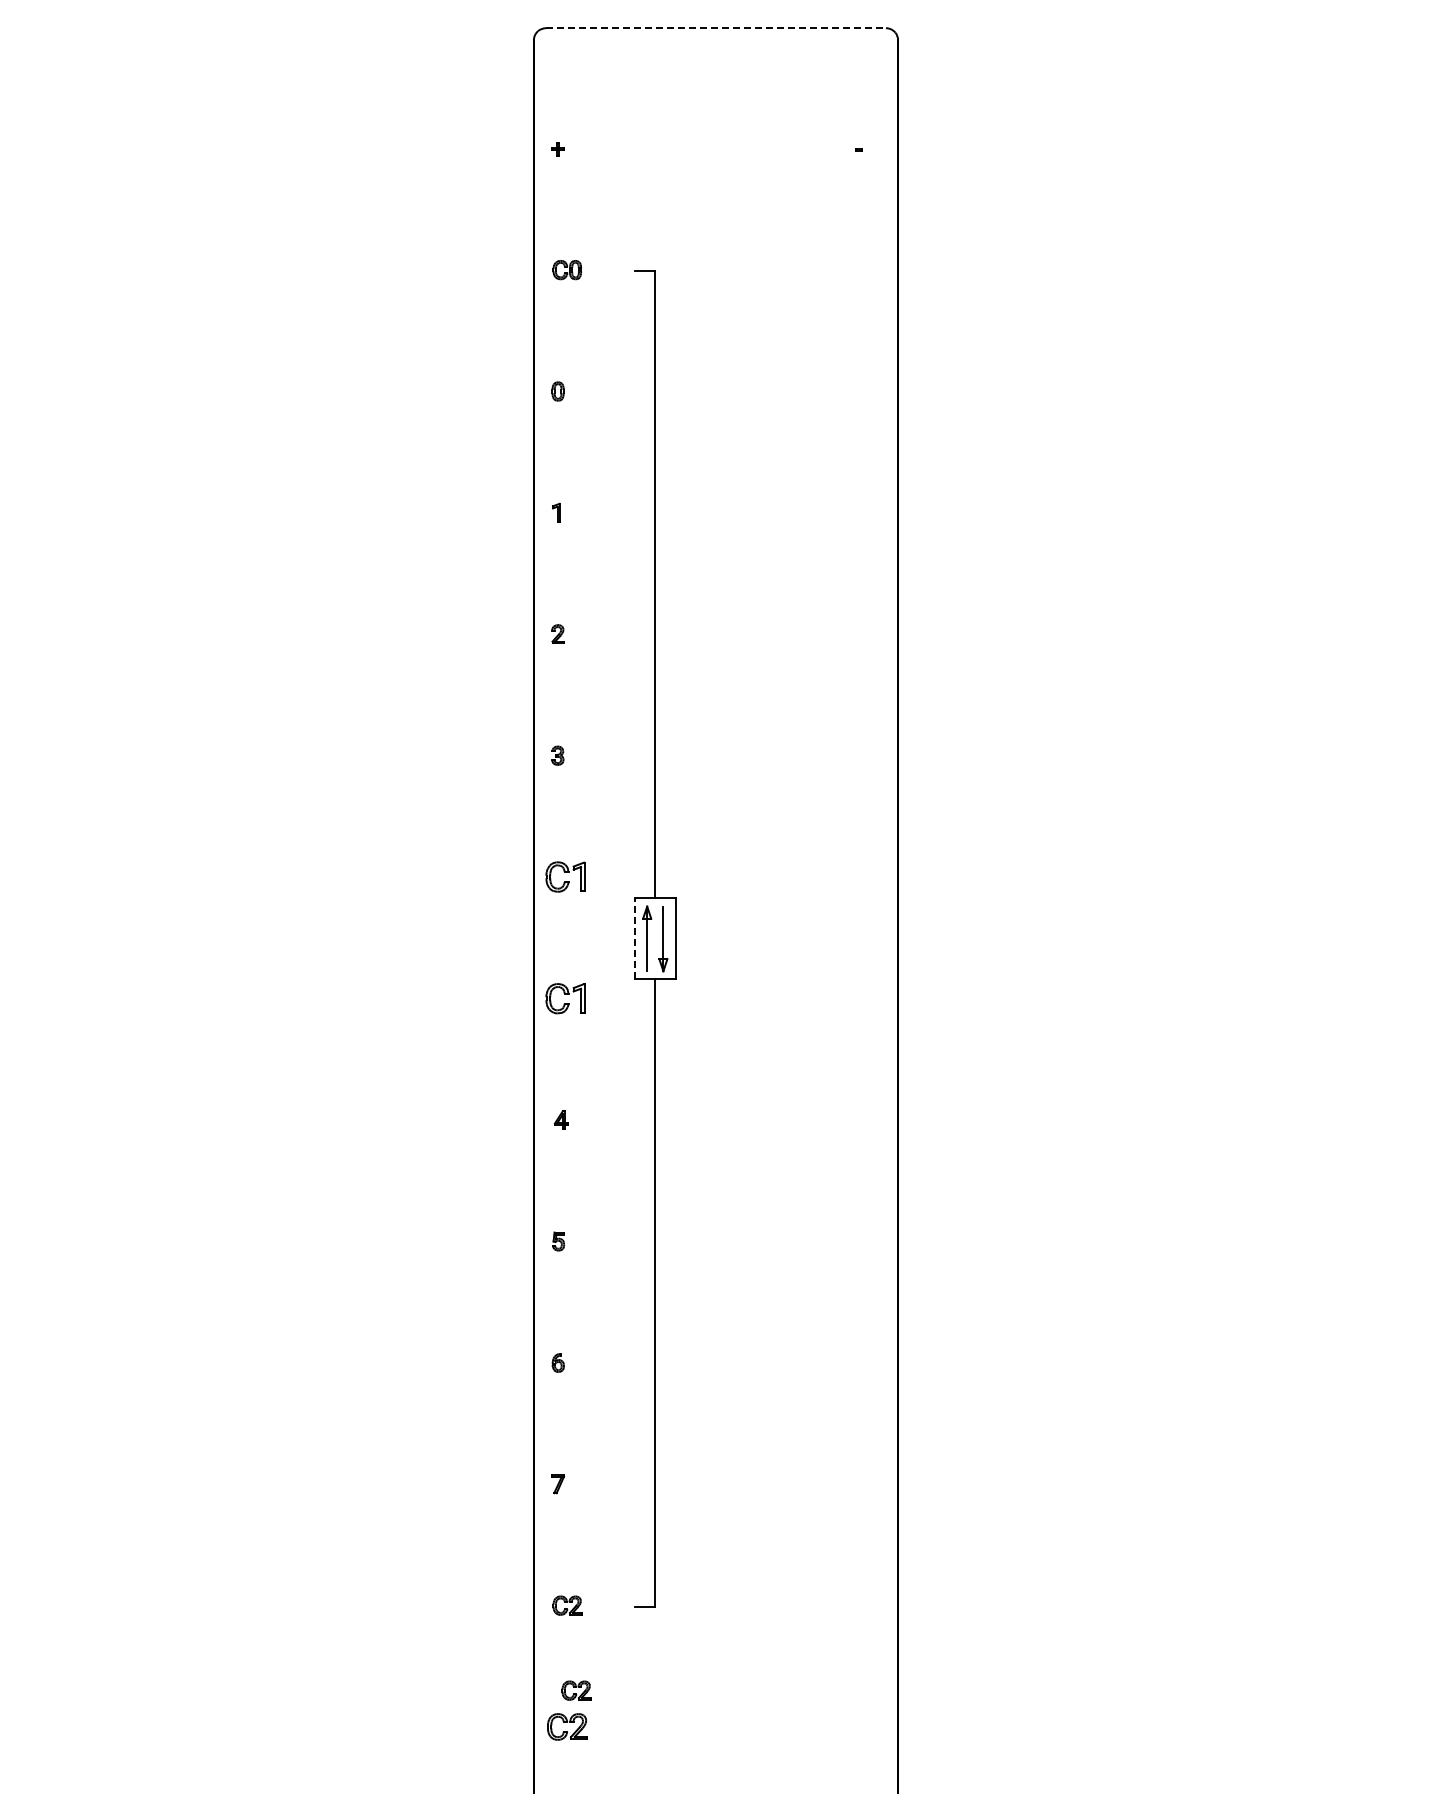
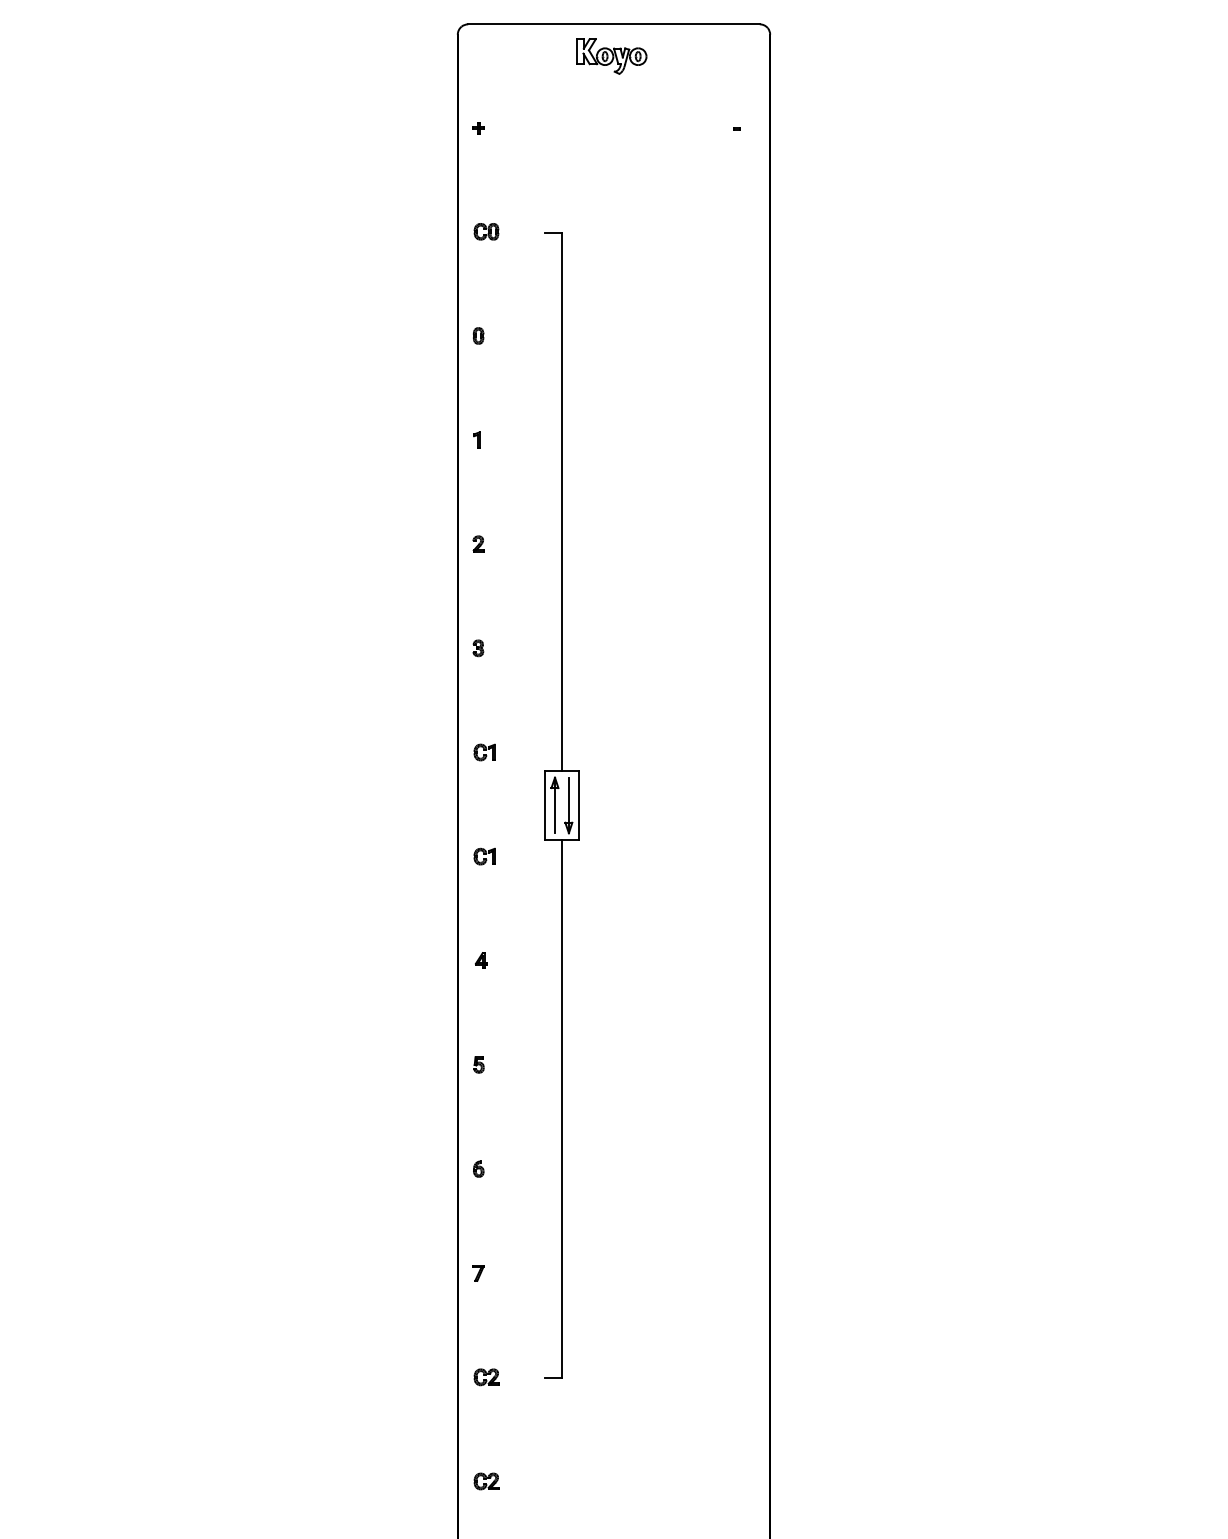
line: (716, 28) -> (614, 24), dashed -> solid
part: (712, 65) -> (610, 56), added
part: (564, 877) -> (484, 752), size x0.62
line: (635, 938) -> (544, 805), dashed -> solid
part: (564, 998) -> (484, 856), size x0.62
part: (576, 1690) -> (494, 1450), removed
part: (567, 1727) -> (486, 1481), size x0.71

